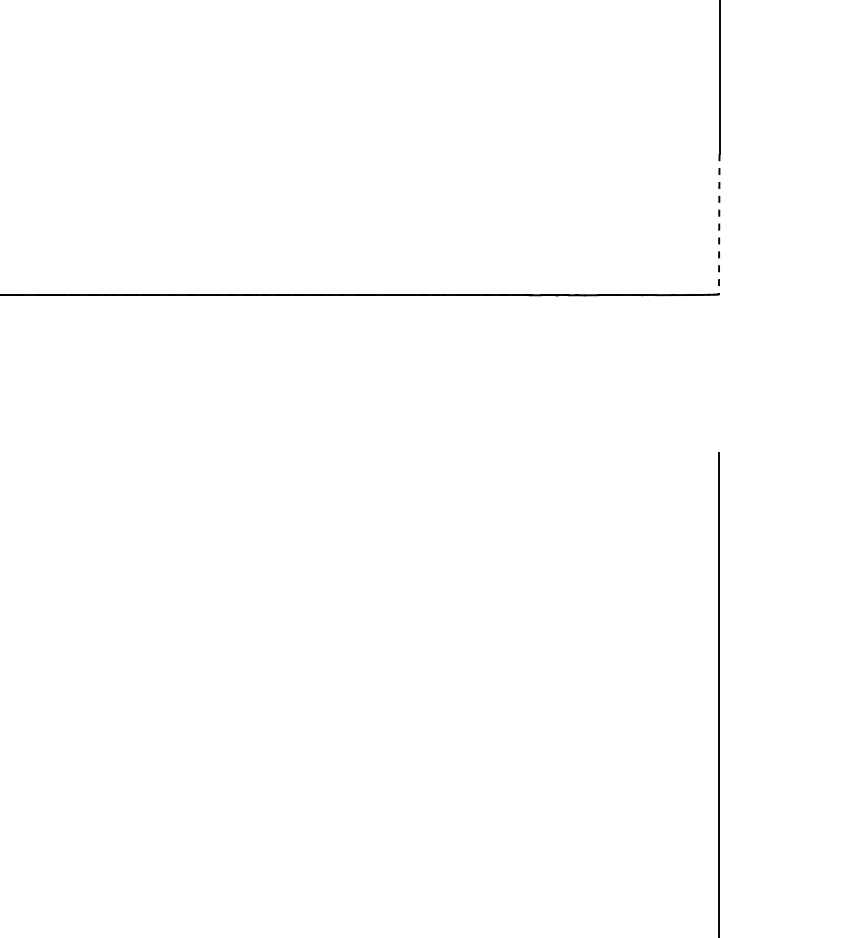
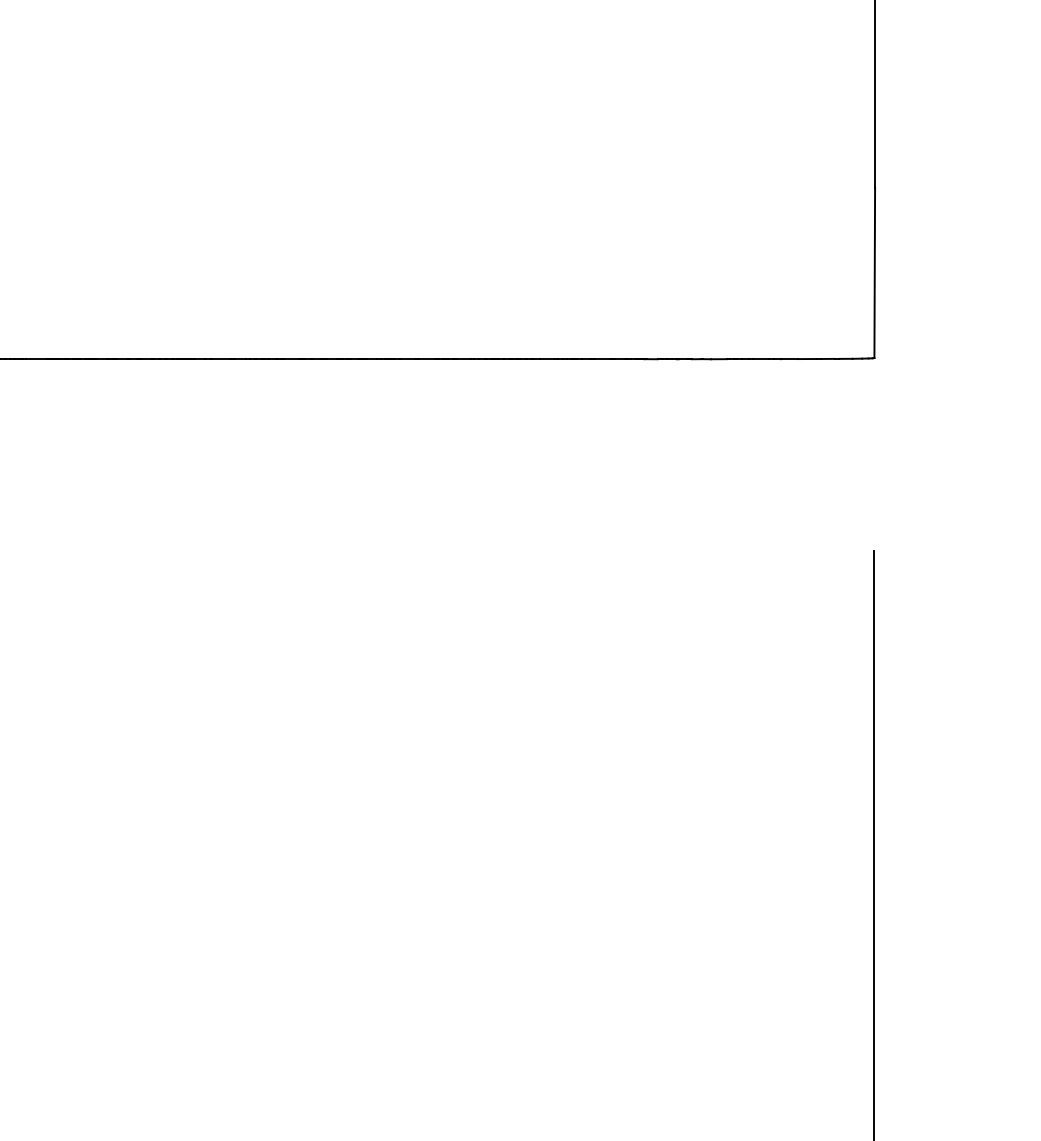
line: (719, 224) -> (875, 273), dashed -> solid

